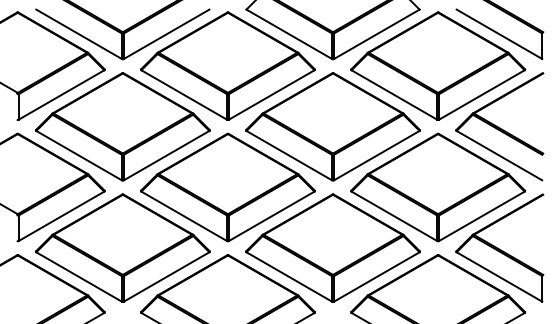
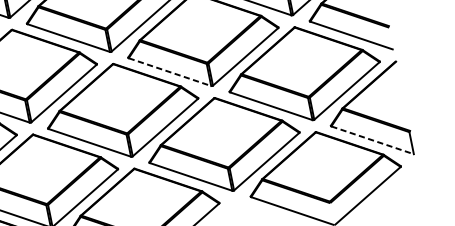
line: (289, 155) -> (170, 71), solid -> dashed
line: (499, 277) -> (372, 140), solid -> dashed

